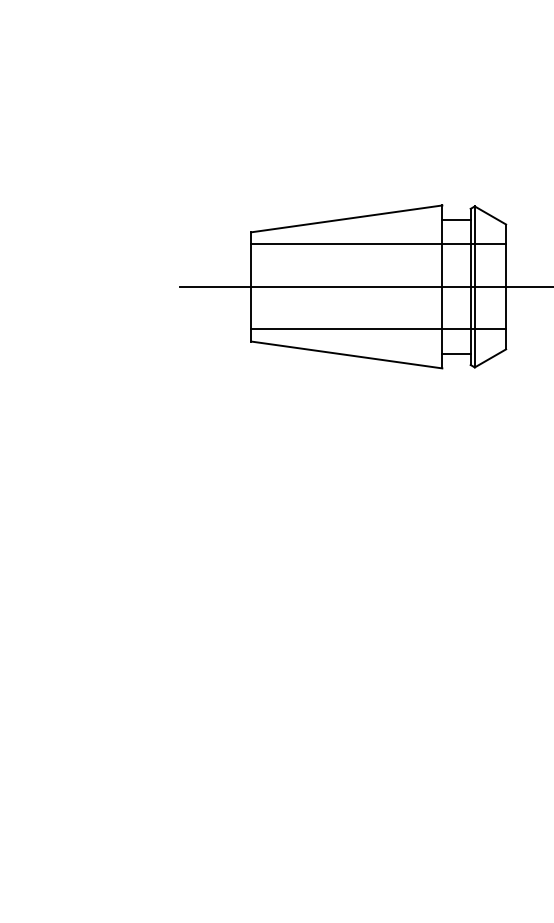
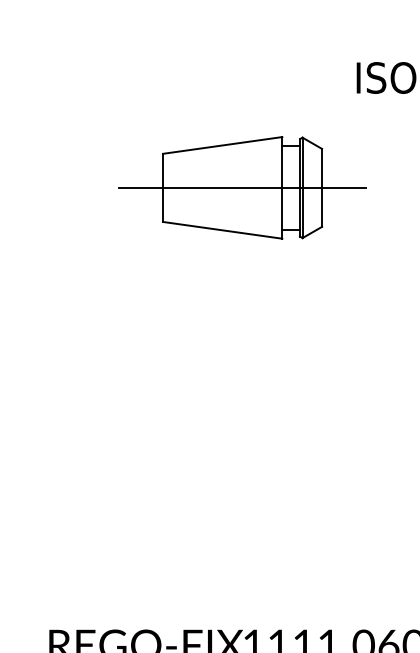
line: (378, 244) -> (242, 161), removed
line: (378, 329) -> (242, 214), removed

